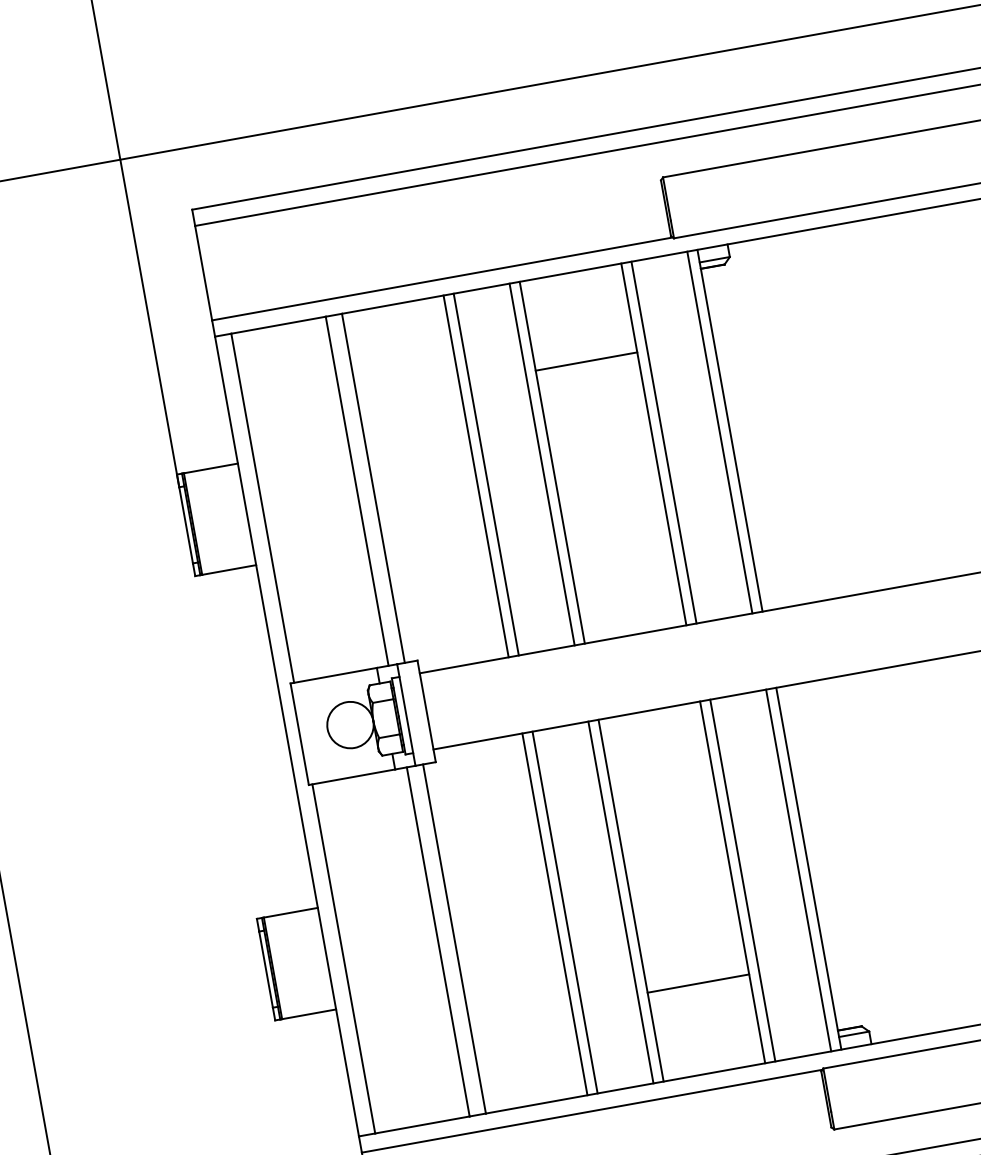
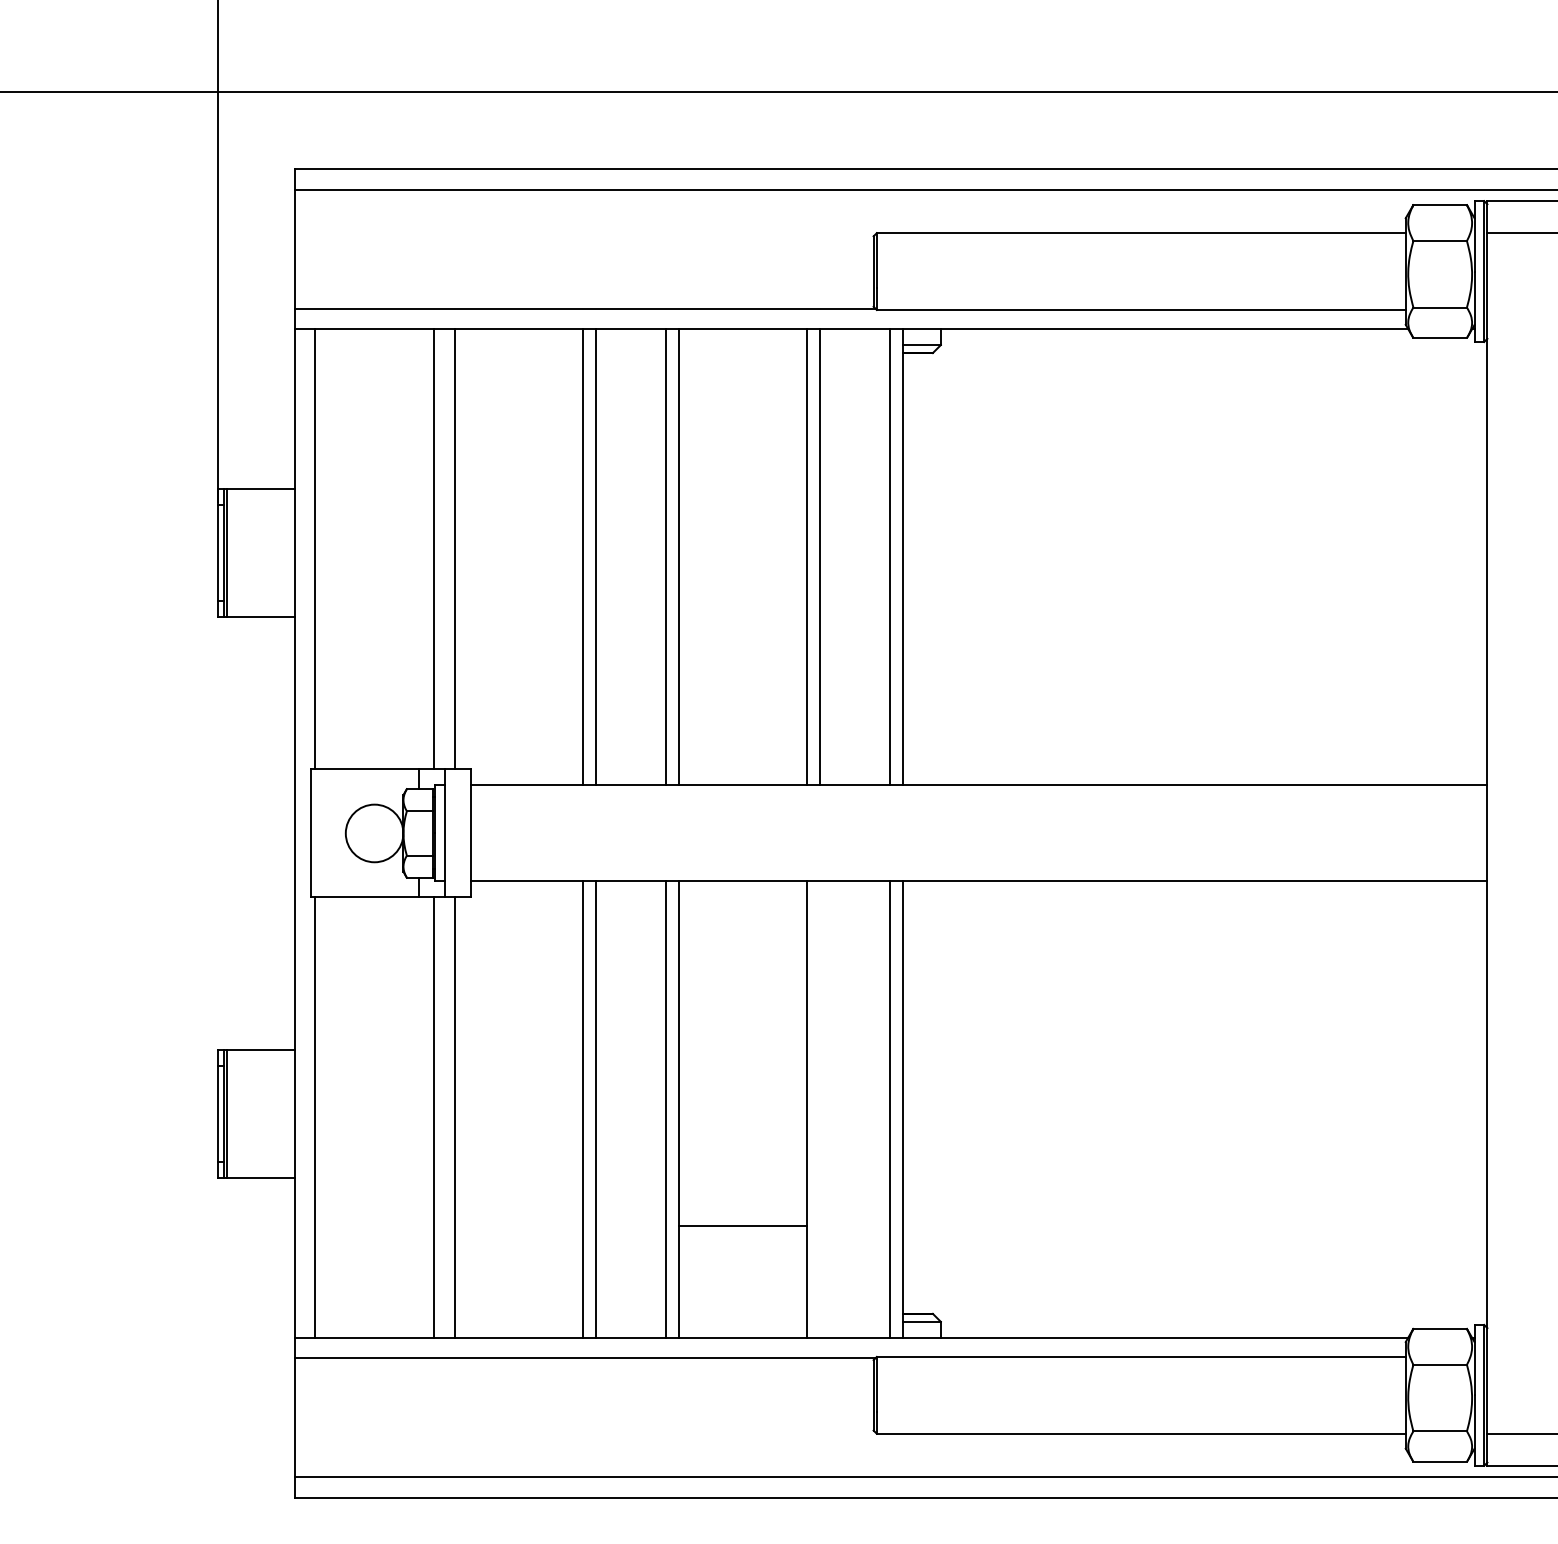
line: (586, 361) -> (742, 441), removed
line: (742, 880) -> (819, 1109), removed

